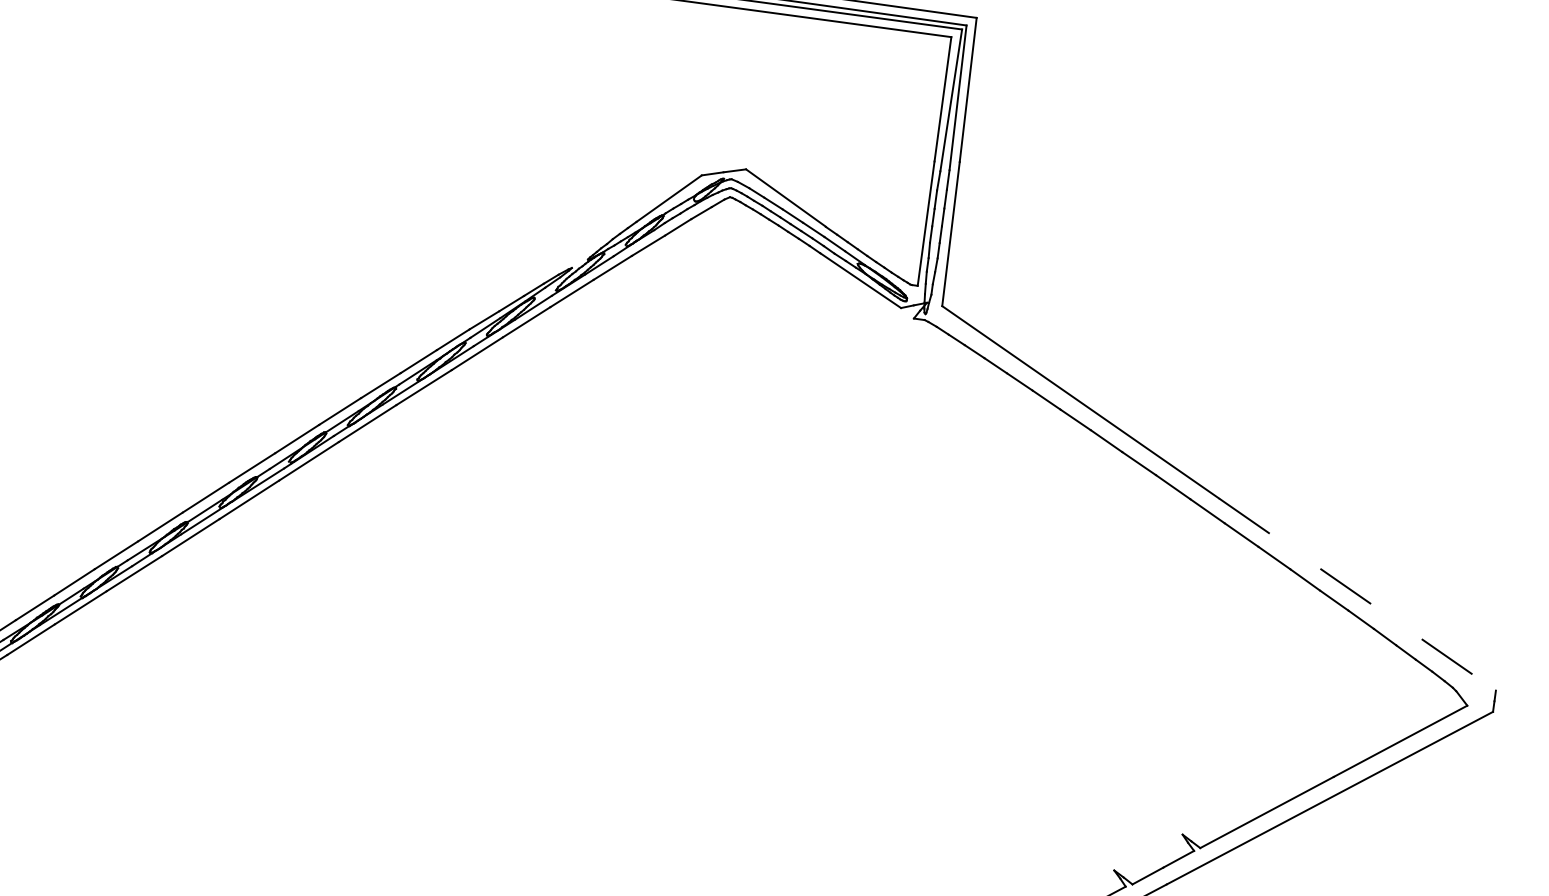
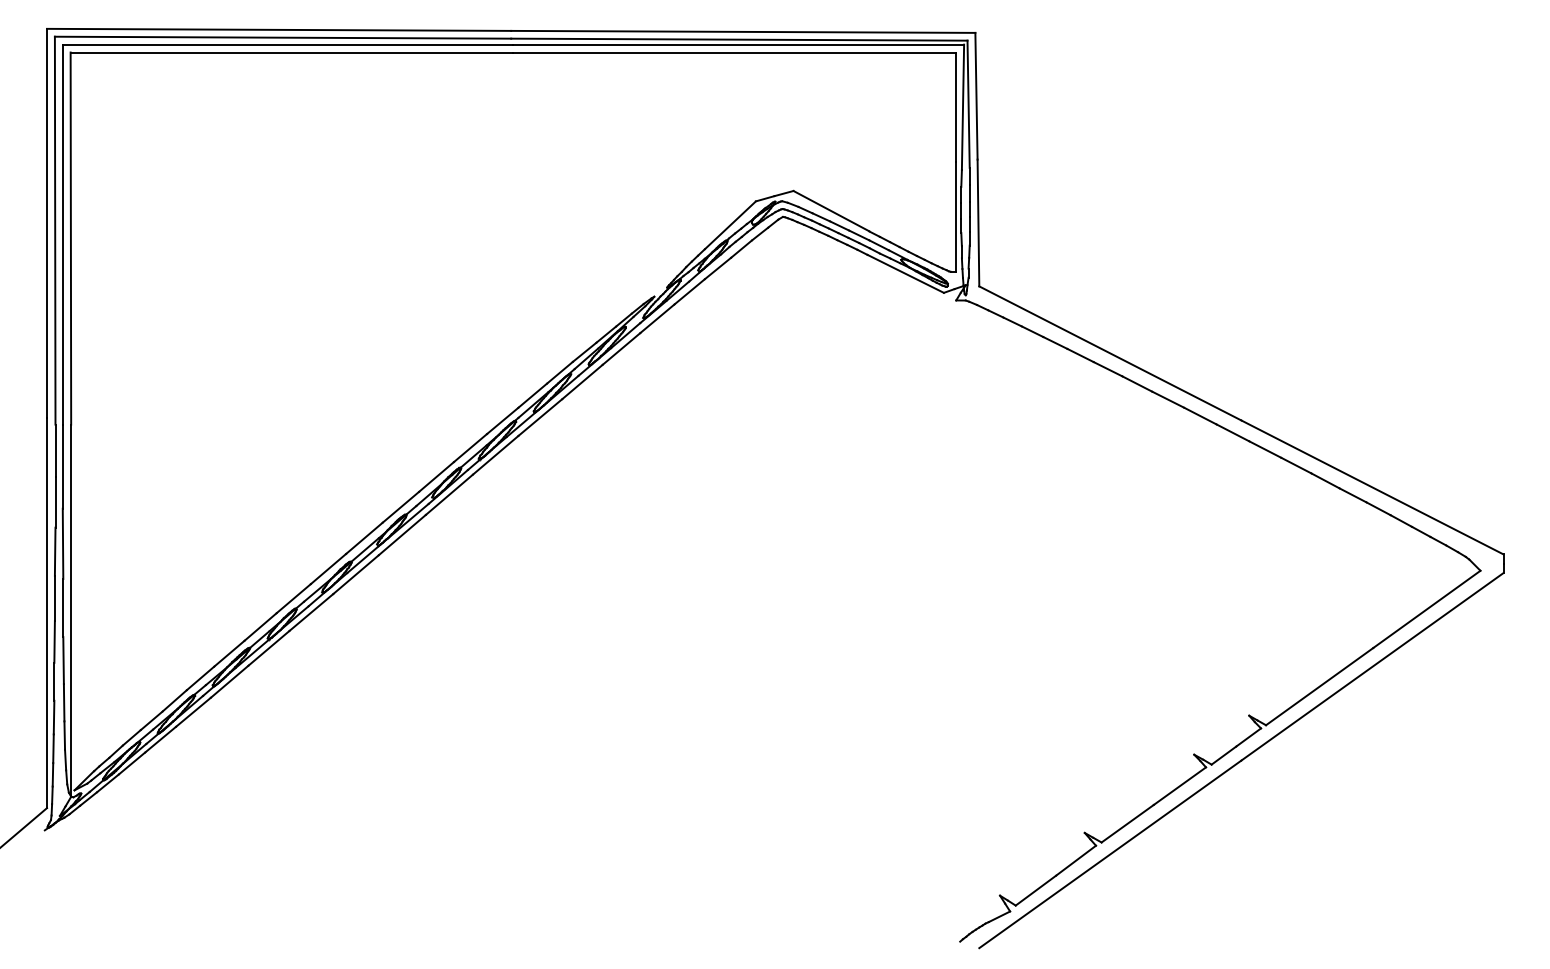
line: (1357, 594) -> (1372, 487), dashed -> solid

